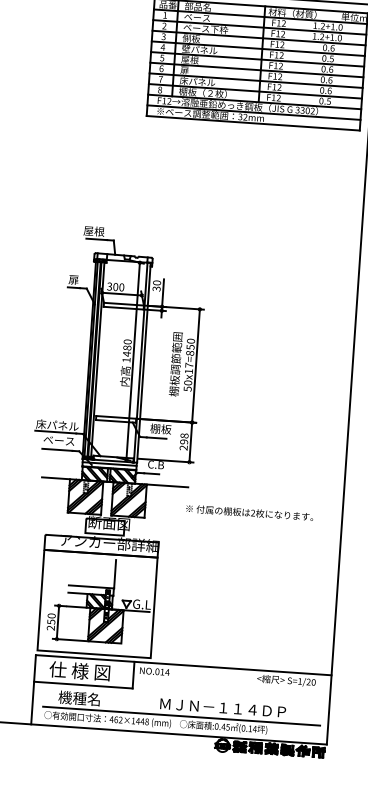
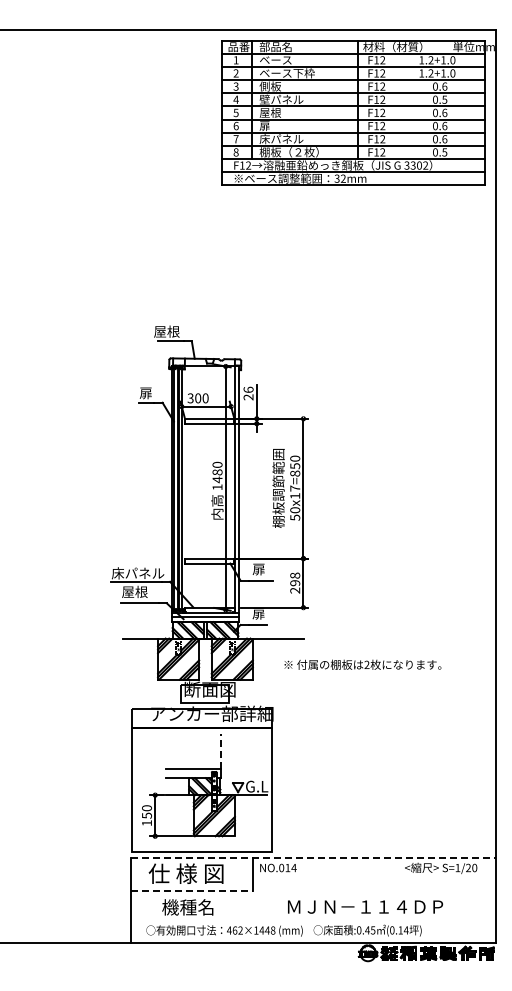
text: (156, 285) -> (248, 393), 30 -> 26
text: (160, 429) -> (265, 569), 棚板 -> 扉
text: (59, 440) -> (141, 591), ベース -> 屋根
text: (155, 465) -> (262, 614), C.B -> 扉
text: (249, 512) -> (362, 664), moved
line: (115, 574) -> (221, 751), solid -> dashed
text: (50, 628) -> (146, 823), 250 -> 150
line: (183, 665) -> (313, 857), solid -> dashed
line: (83, 685) -> (191, 890), solid -> dashed
line: (181, 716) -> (315, 920), removed

